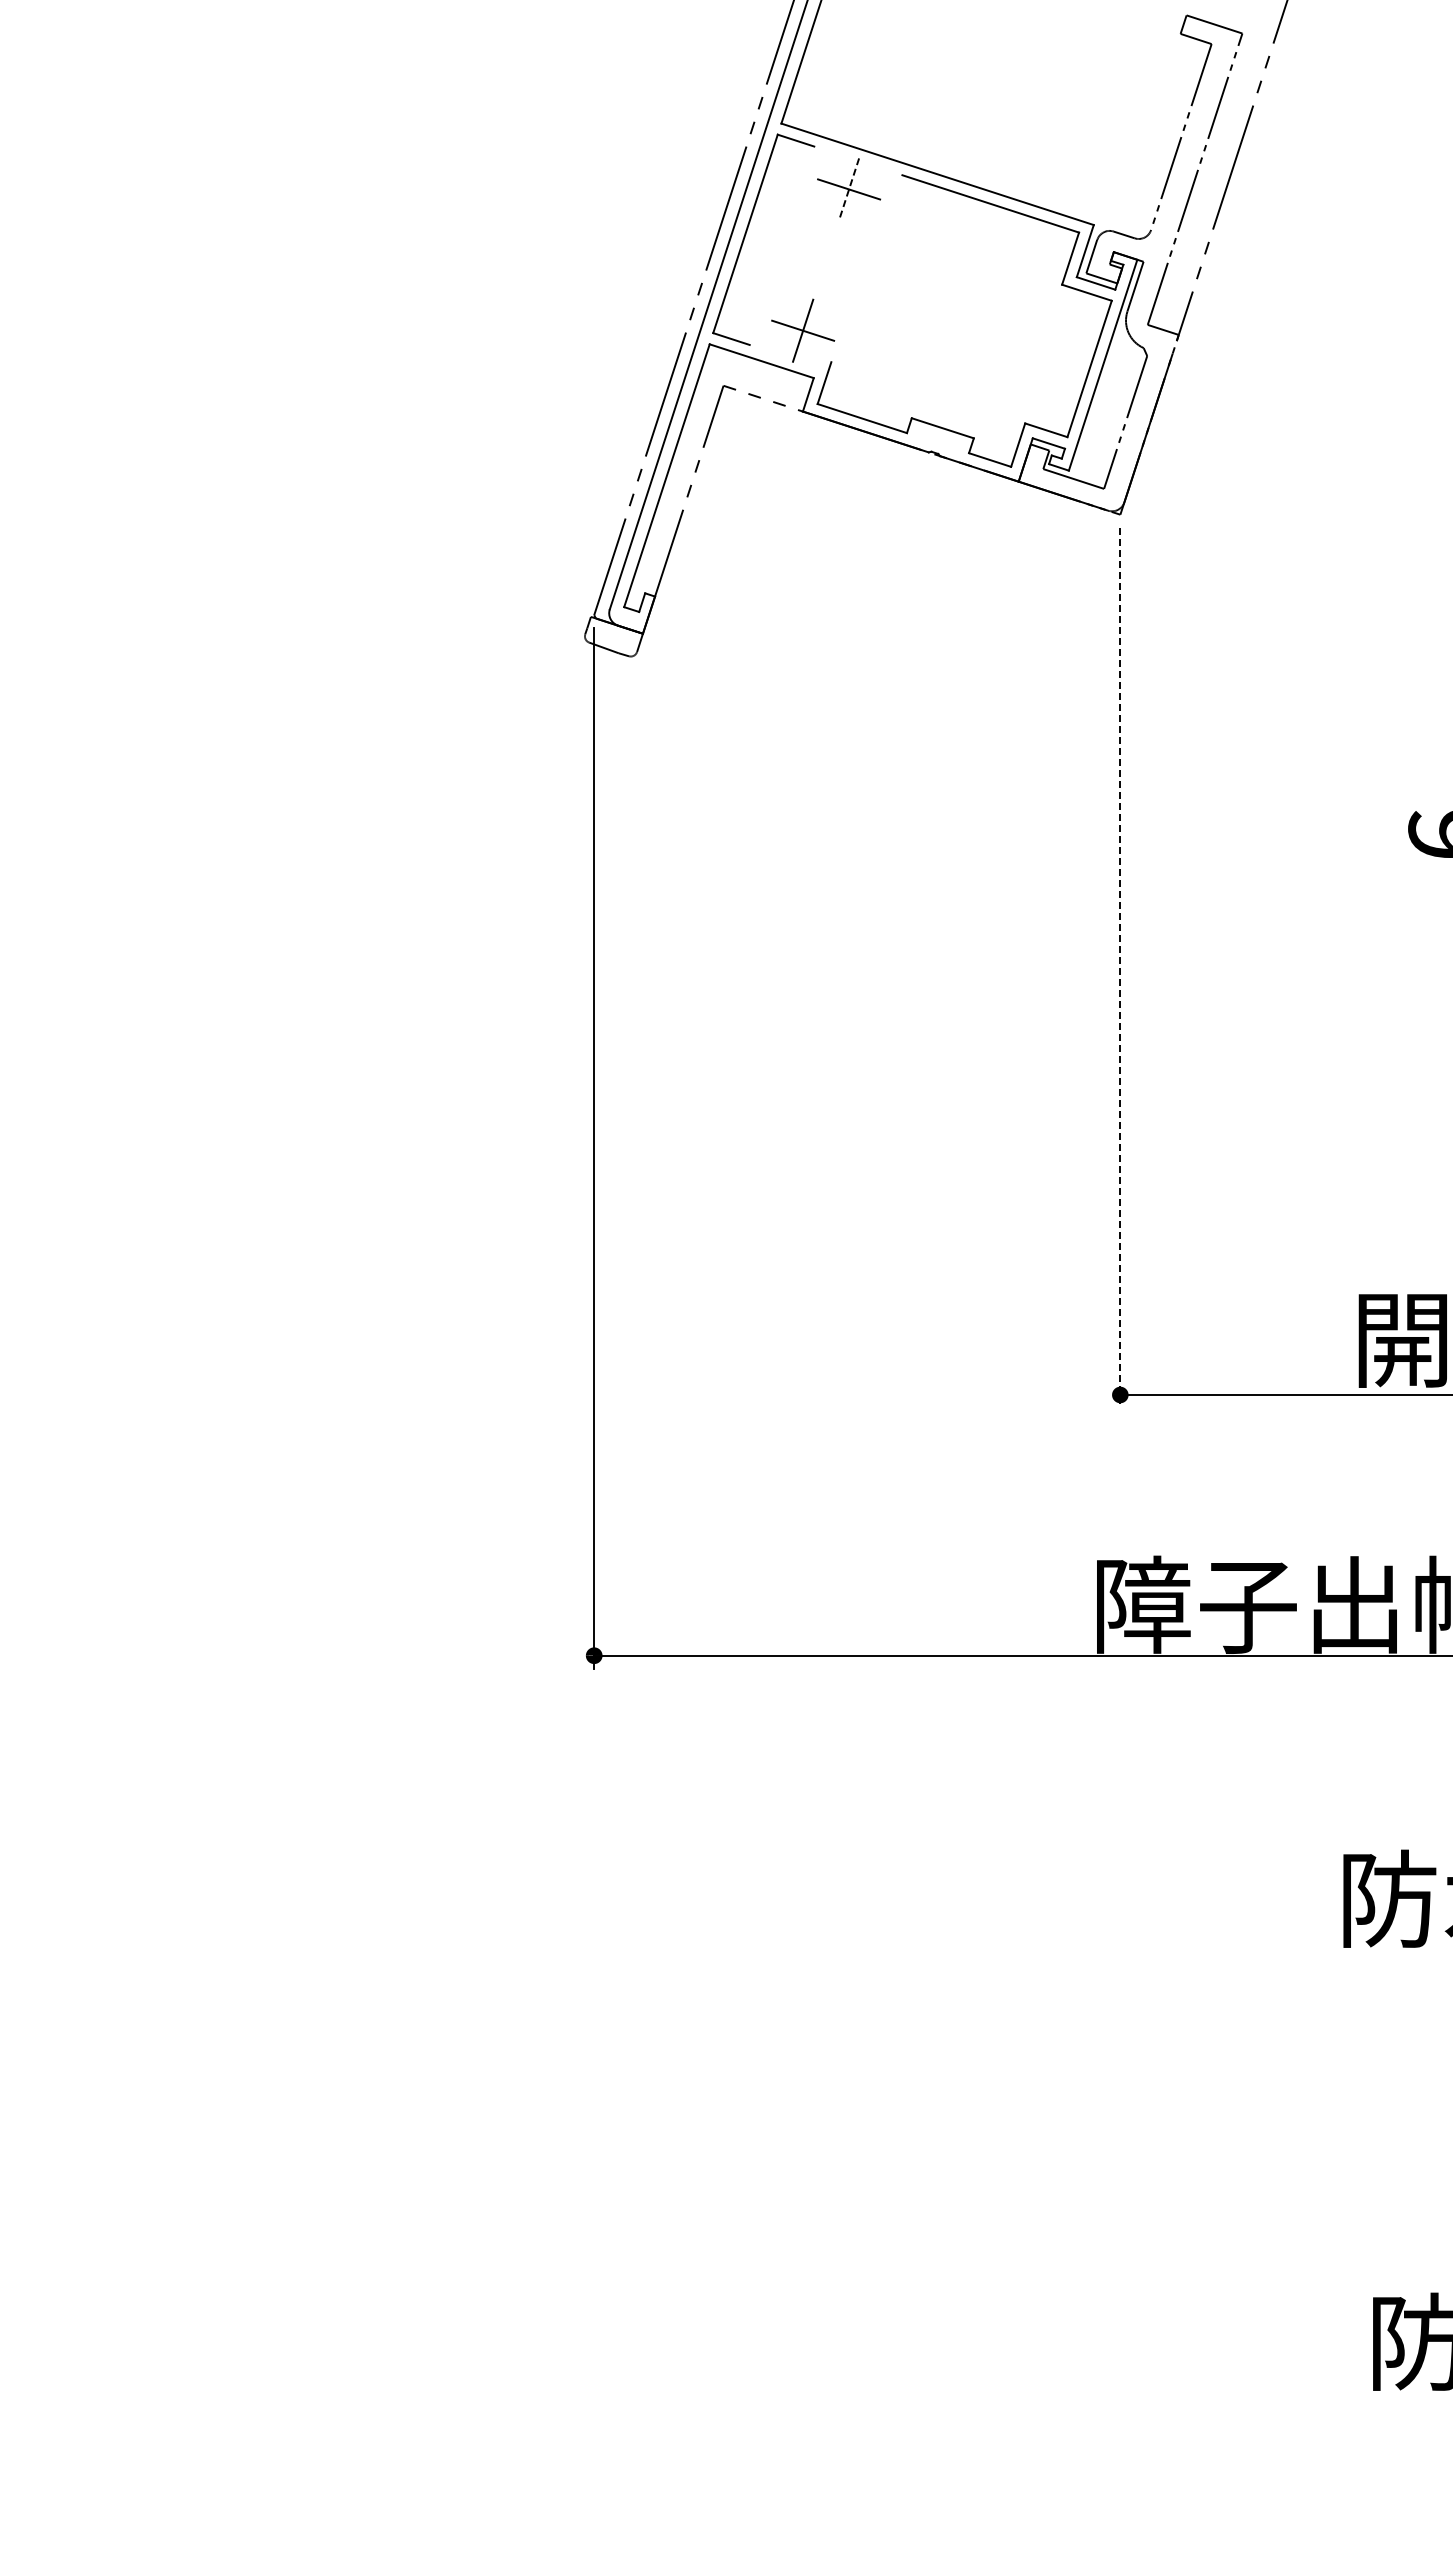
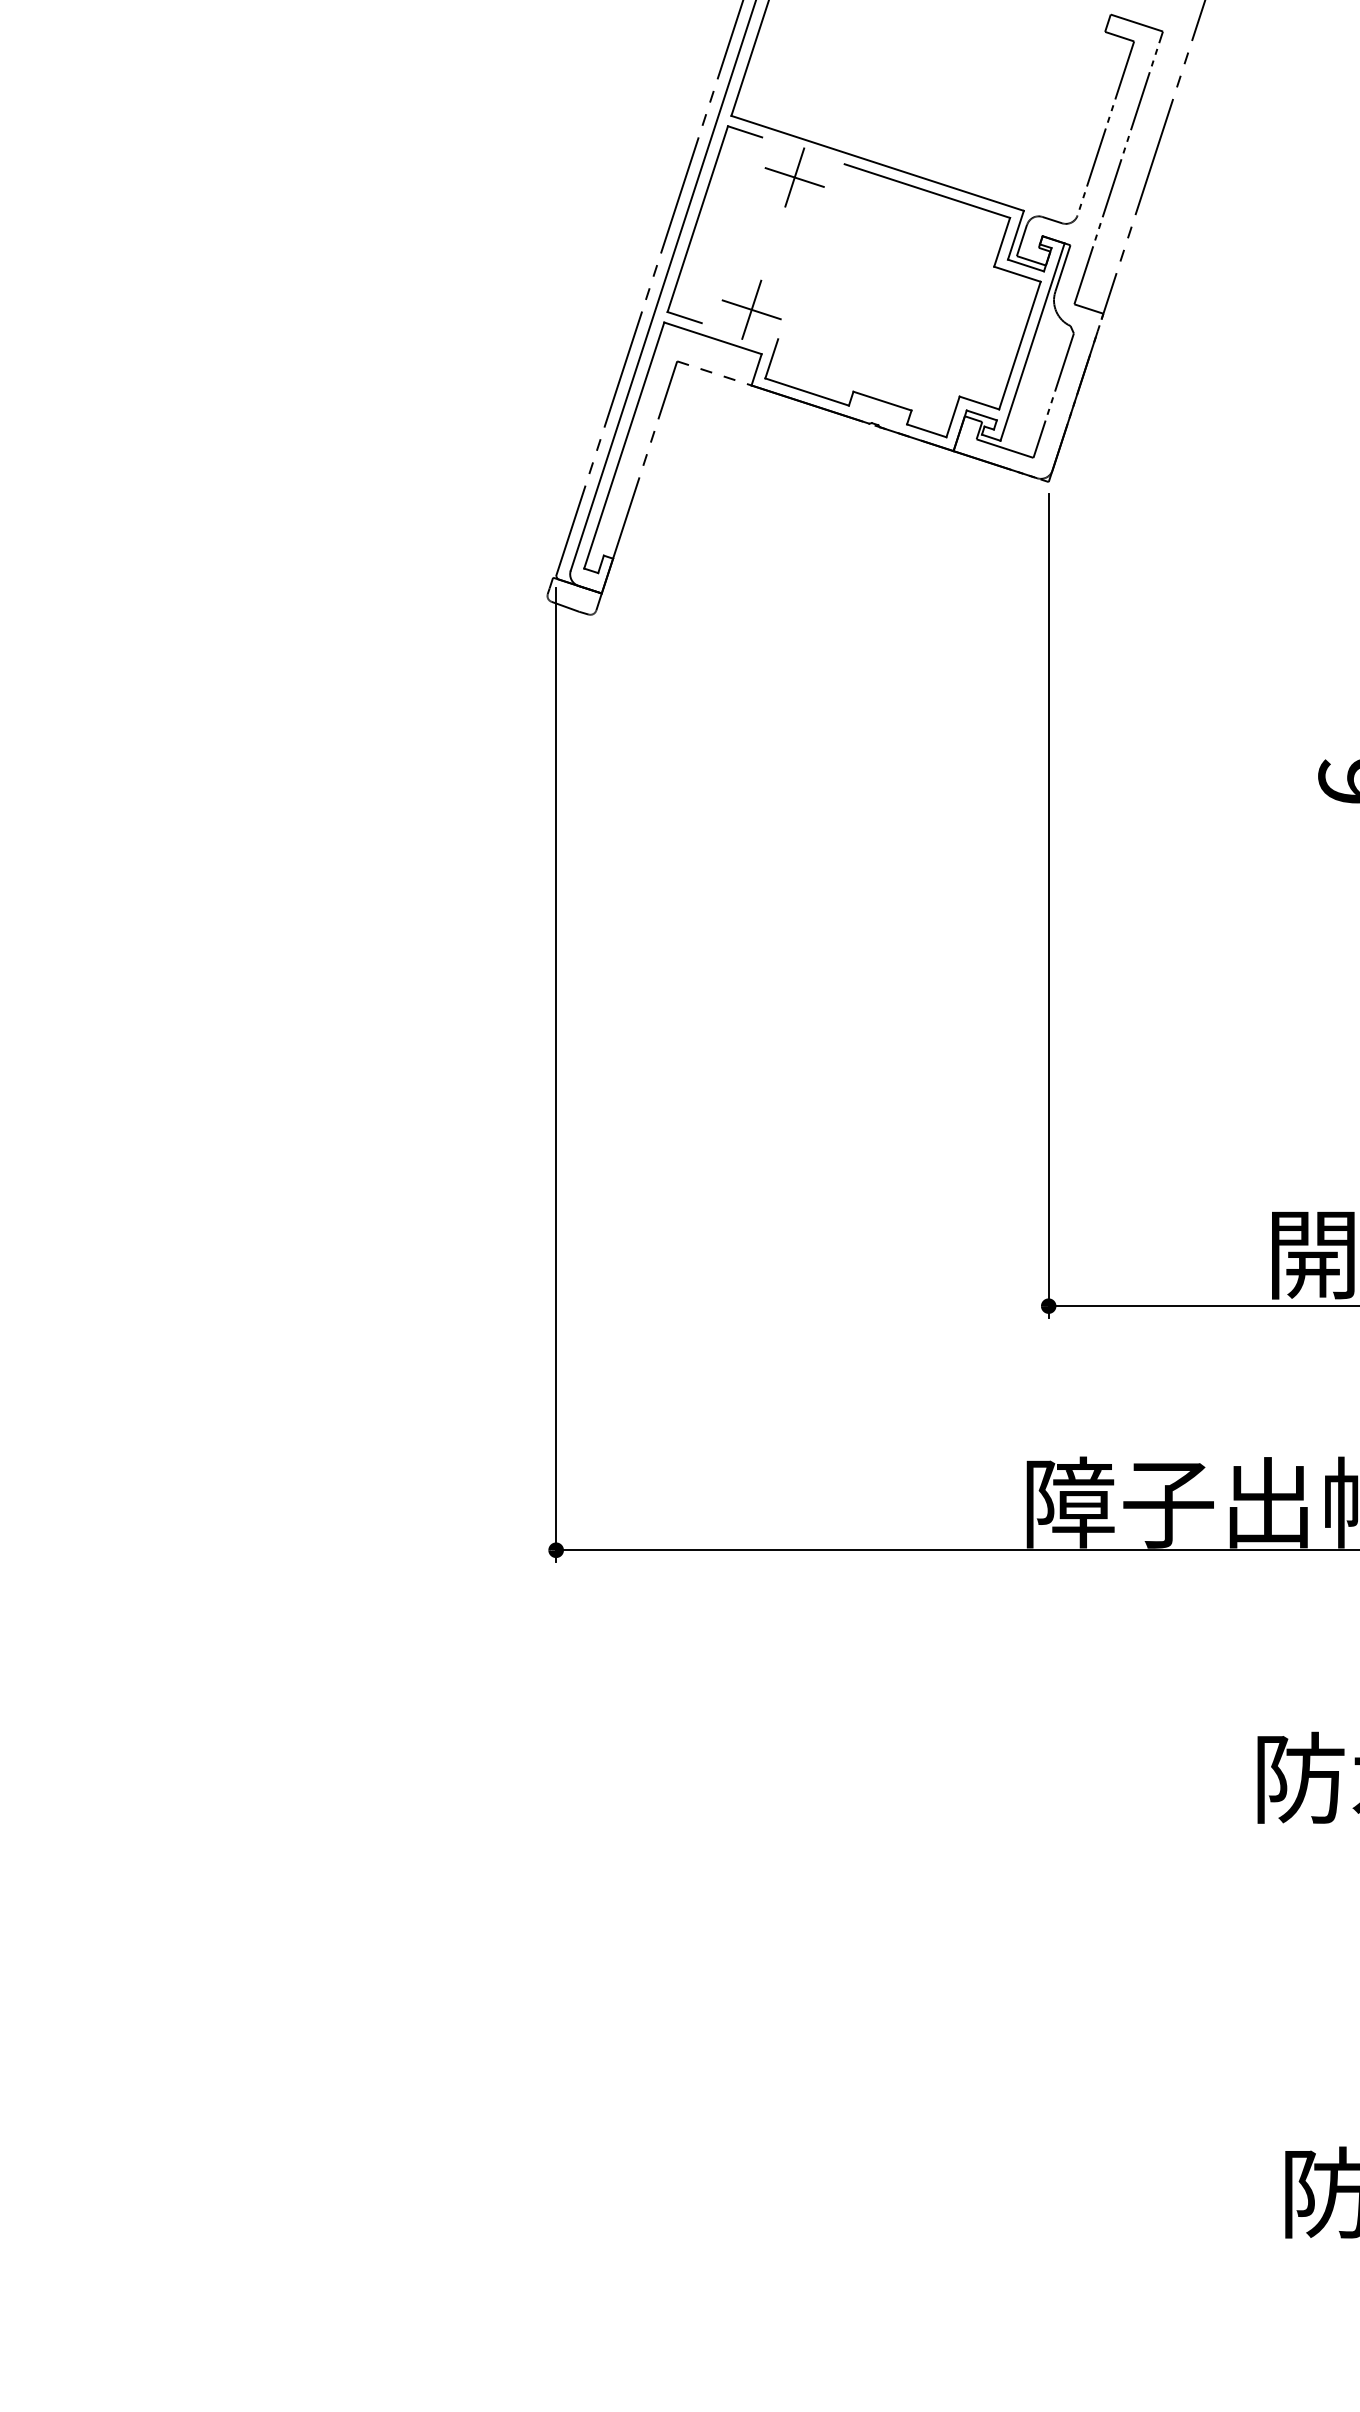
line: (849, 189) -> (795, 177), dashed -> solid
line: (1120, 968) -> (1048, 906), dashed -> solid

